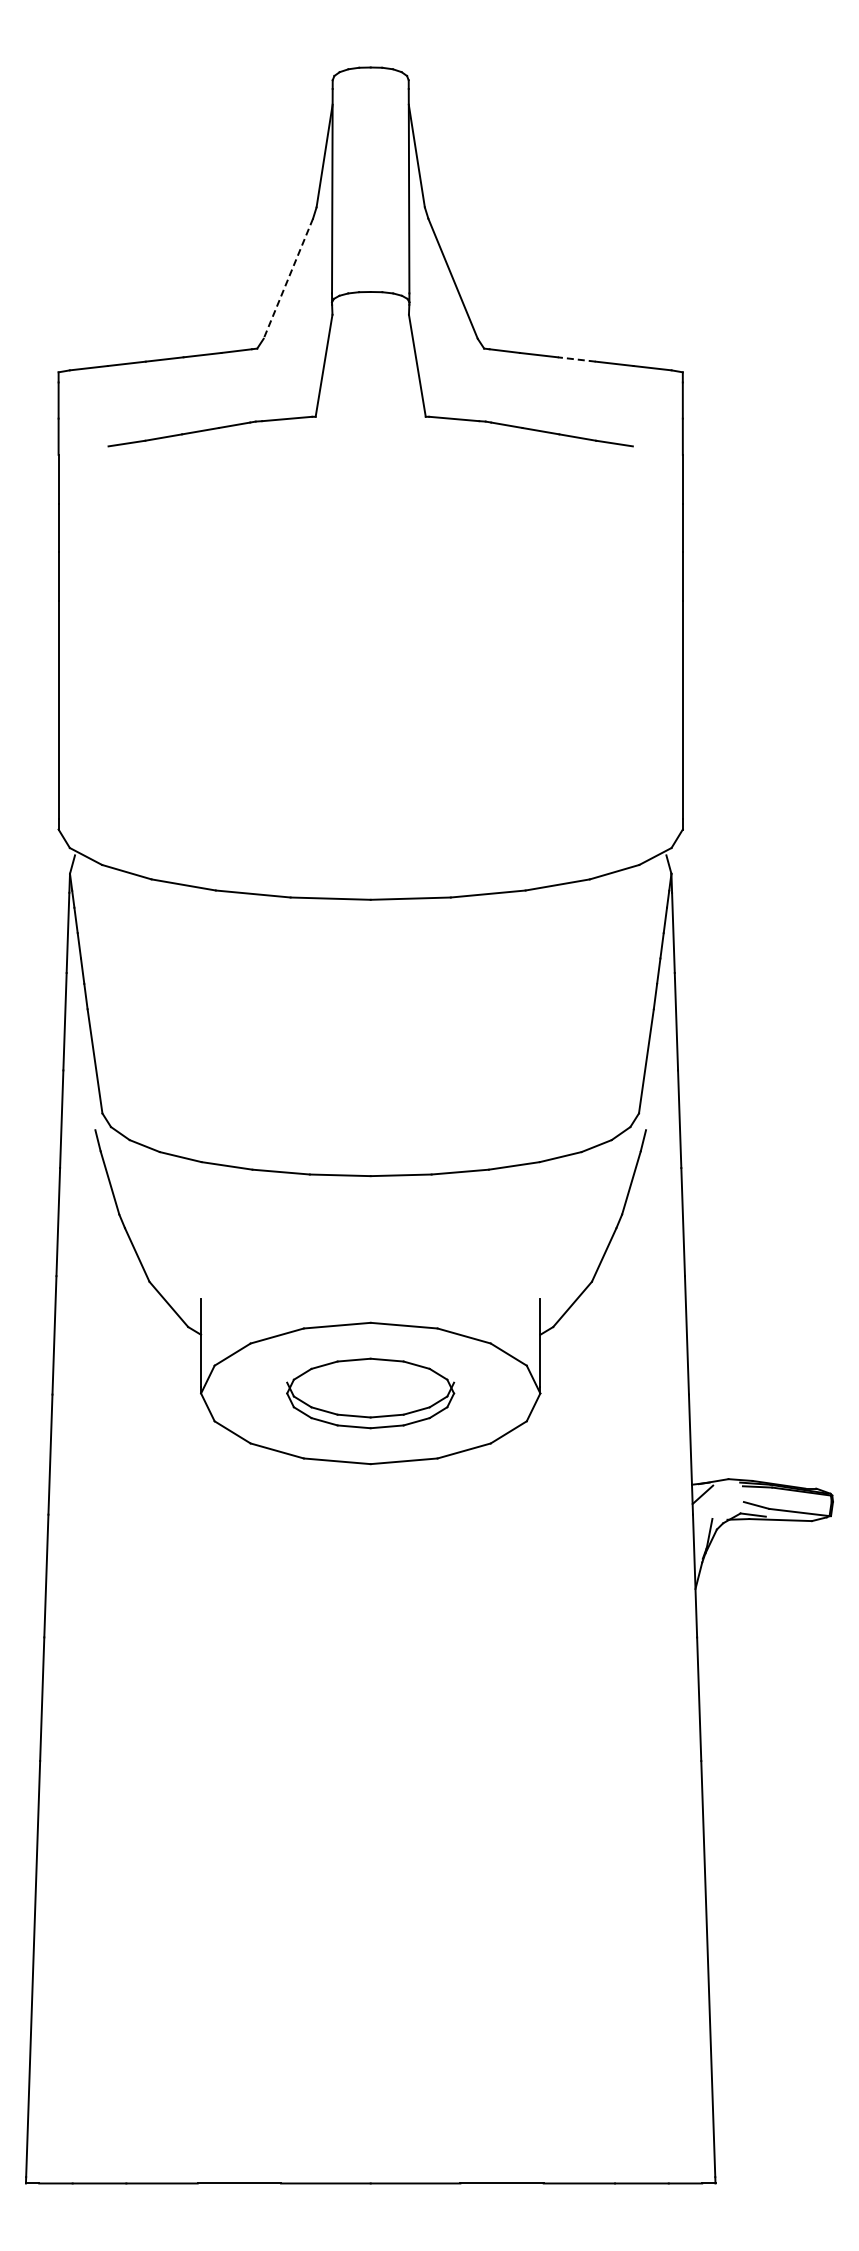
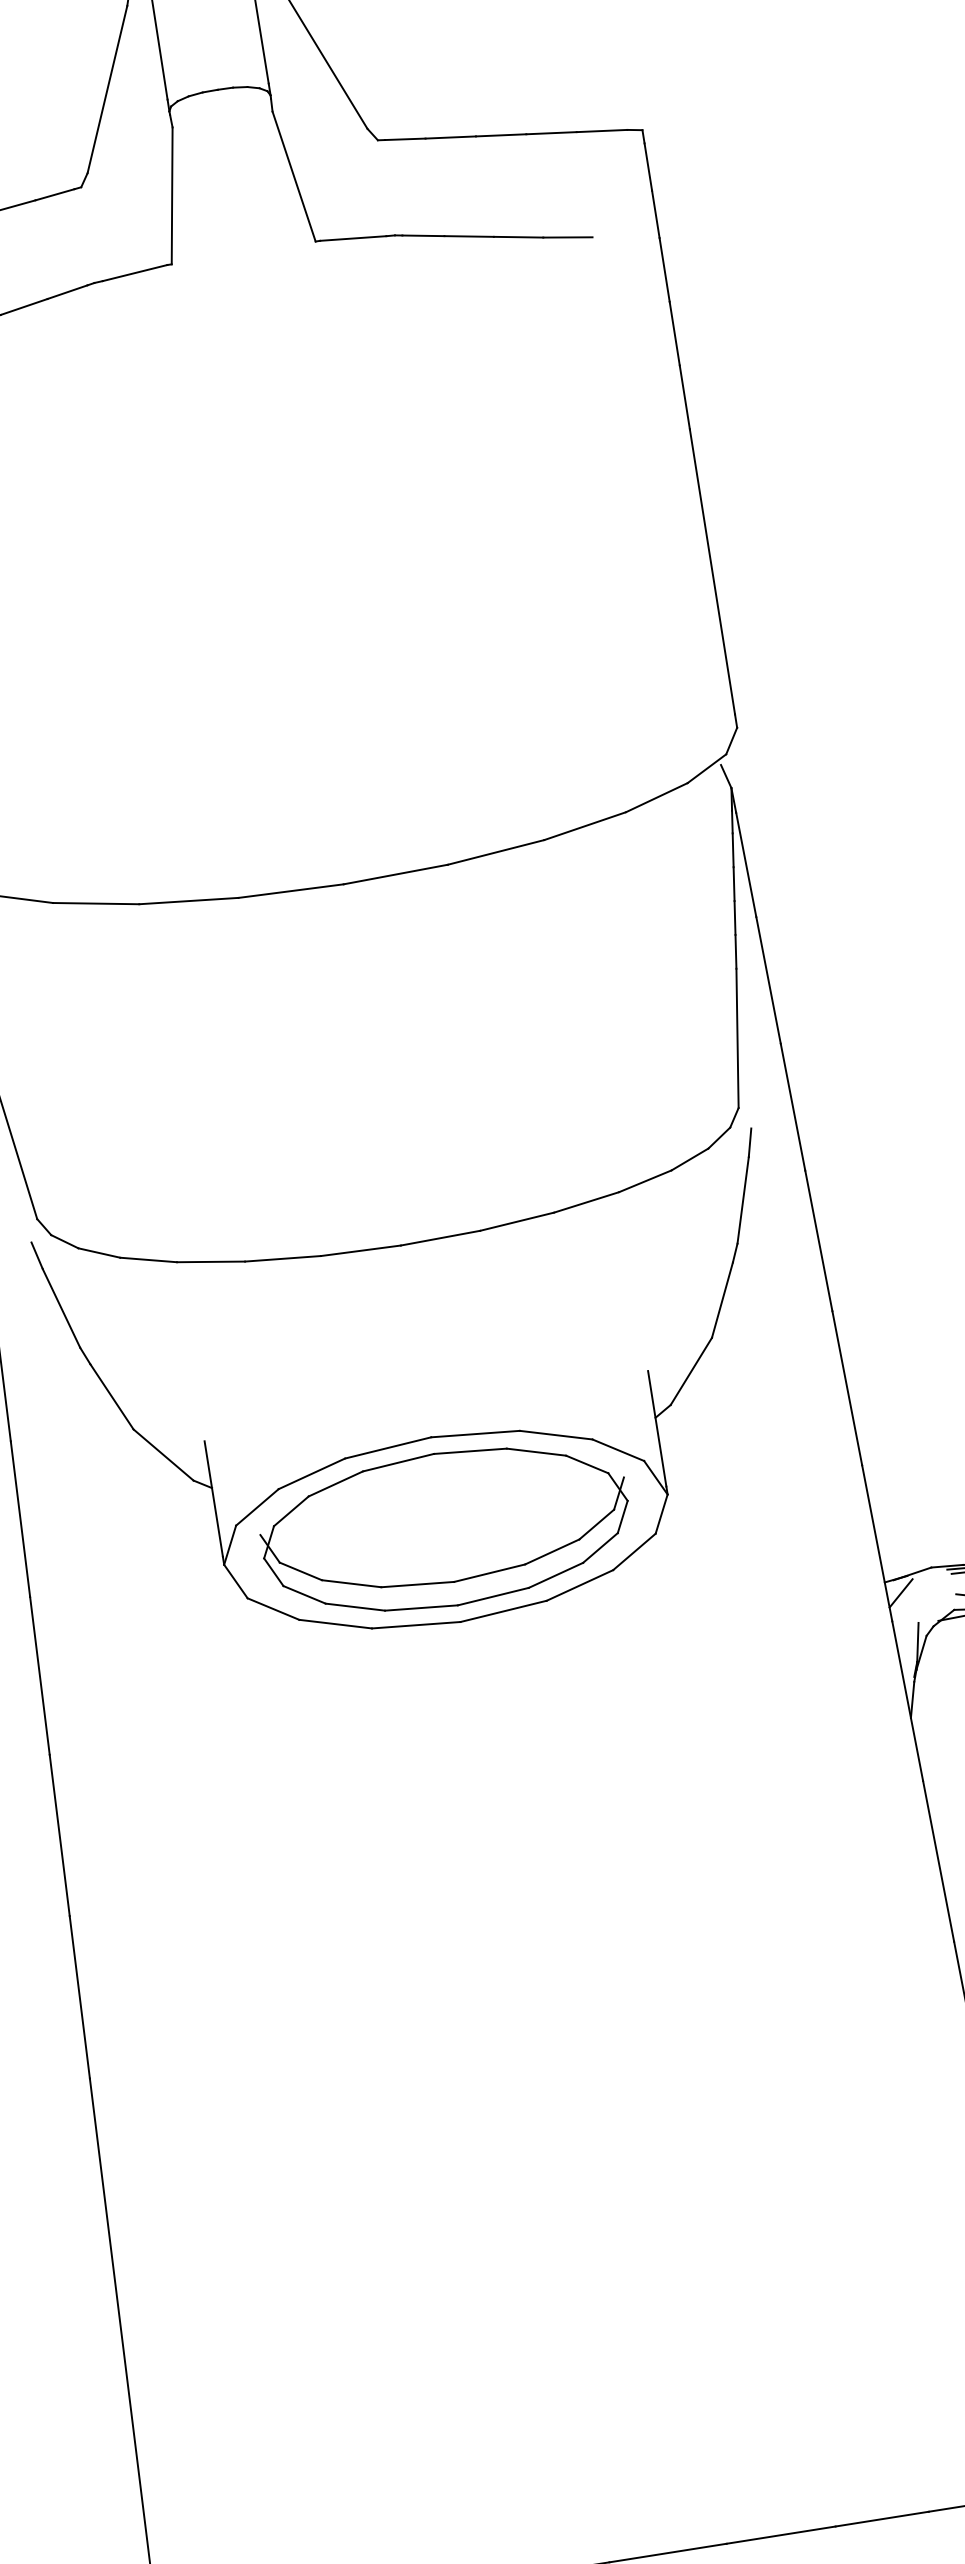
line: (288, 278) -> (107, 89), dashed -> solid
line: (576, 359) -> (500, 135), dashed -> solid
part: (370, 1393) -> (445, 1529), size x1.67

